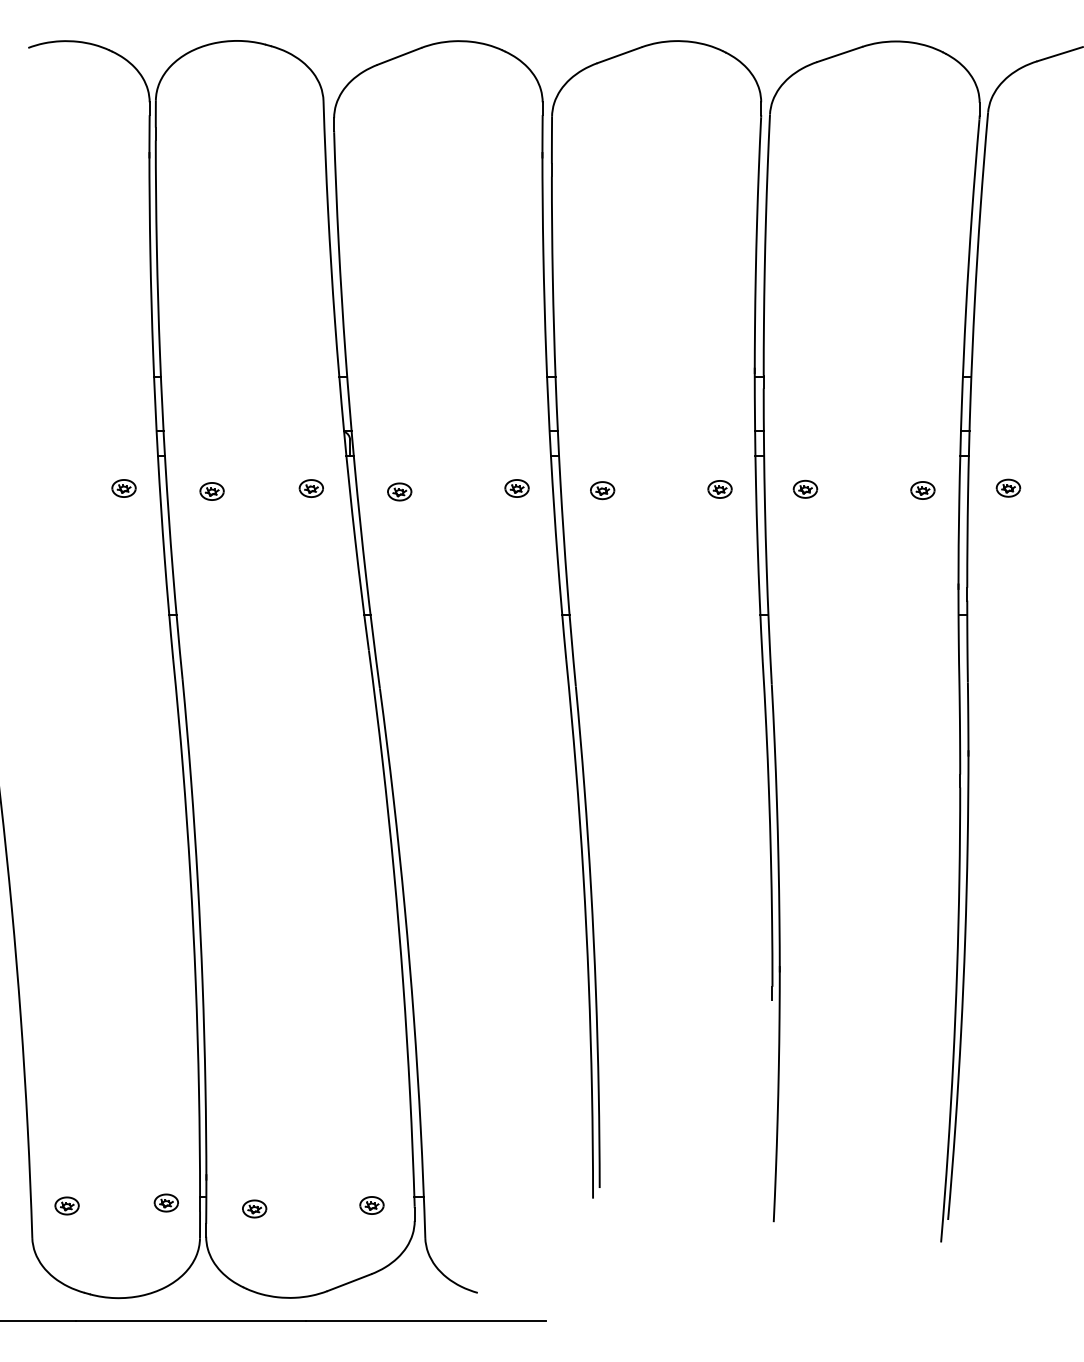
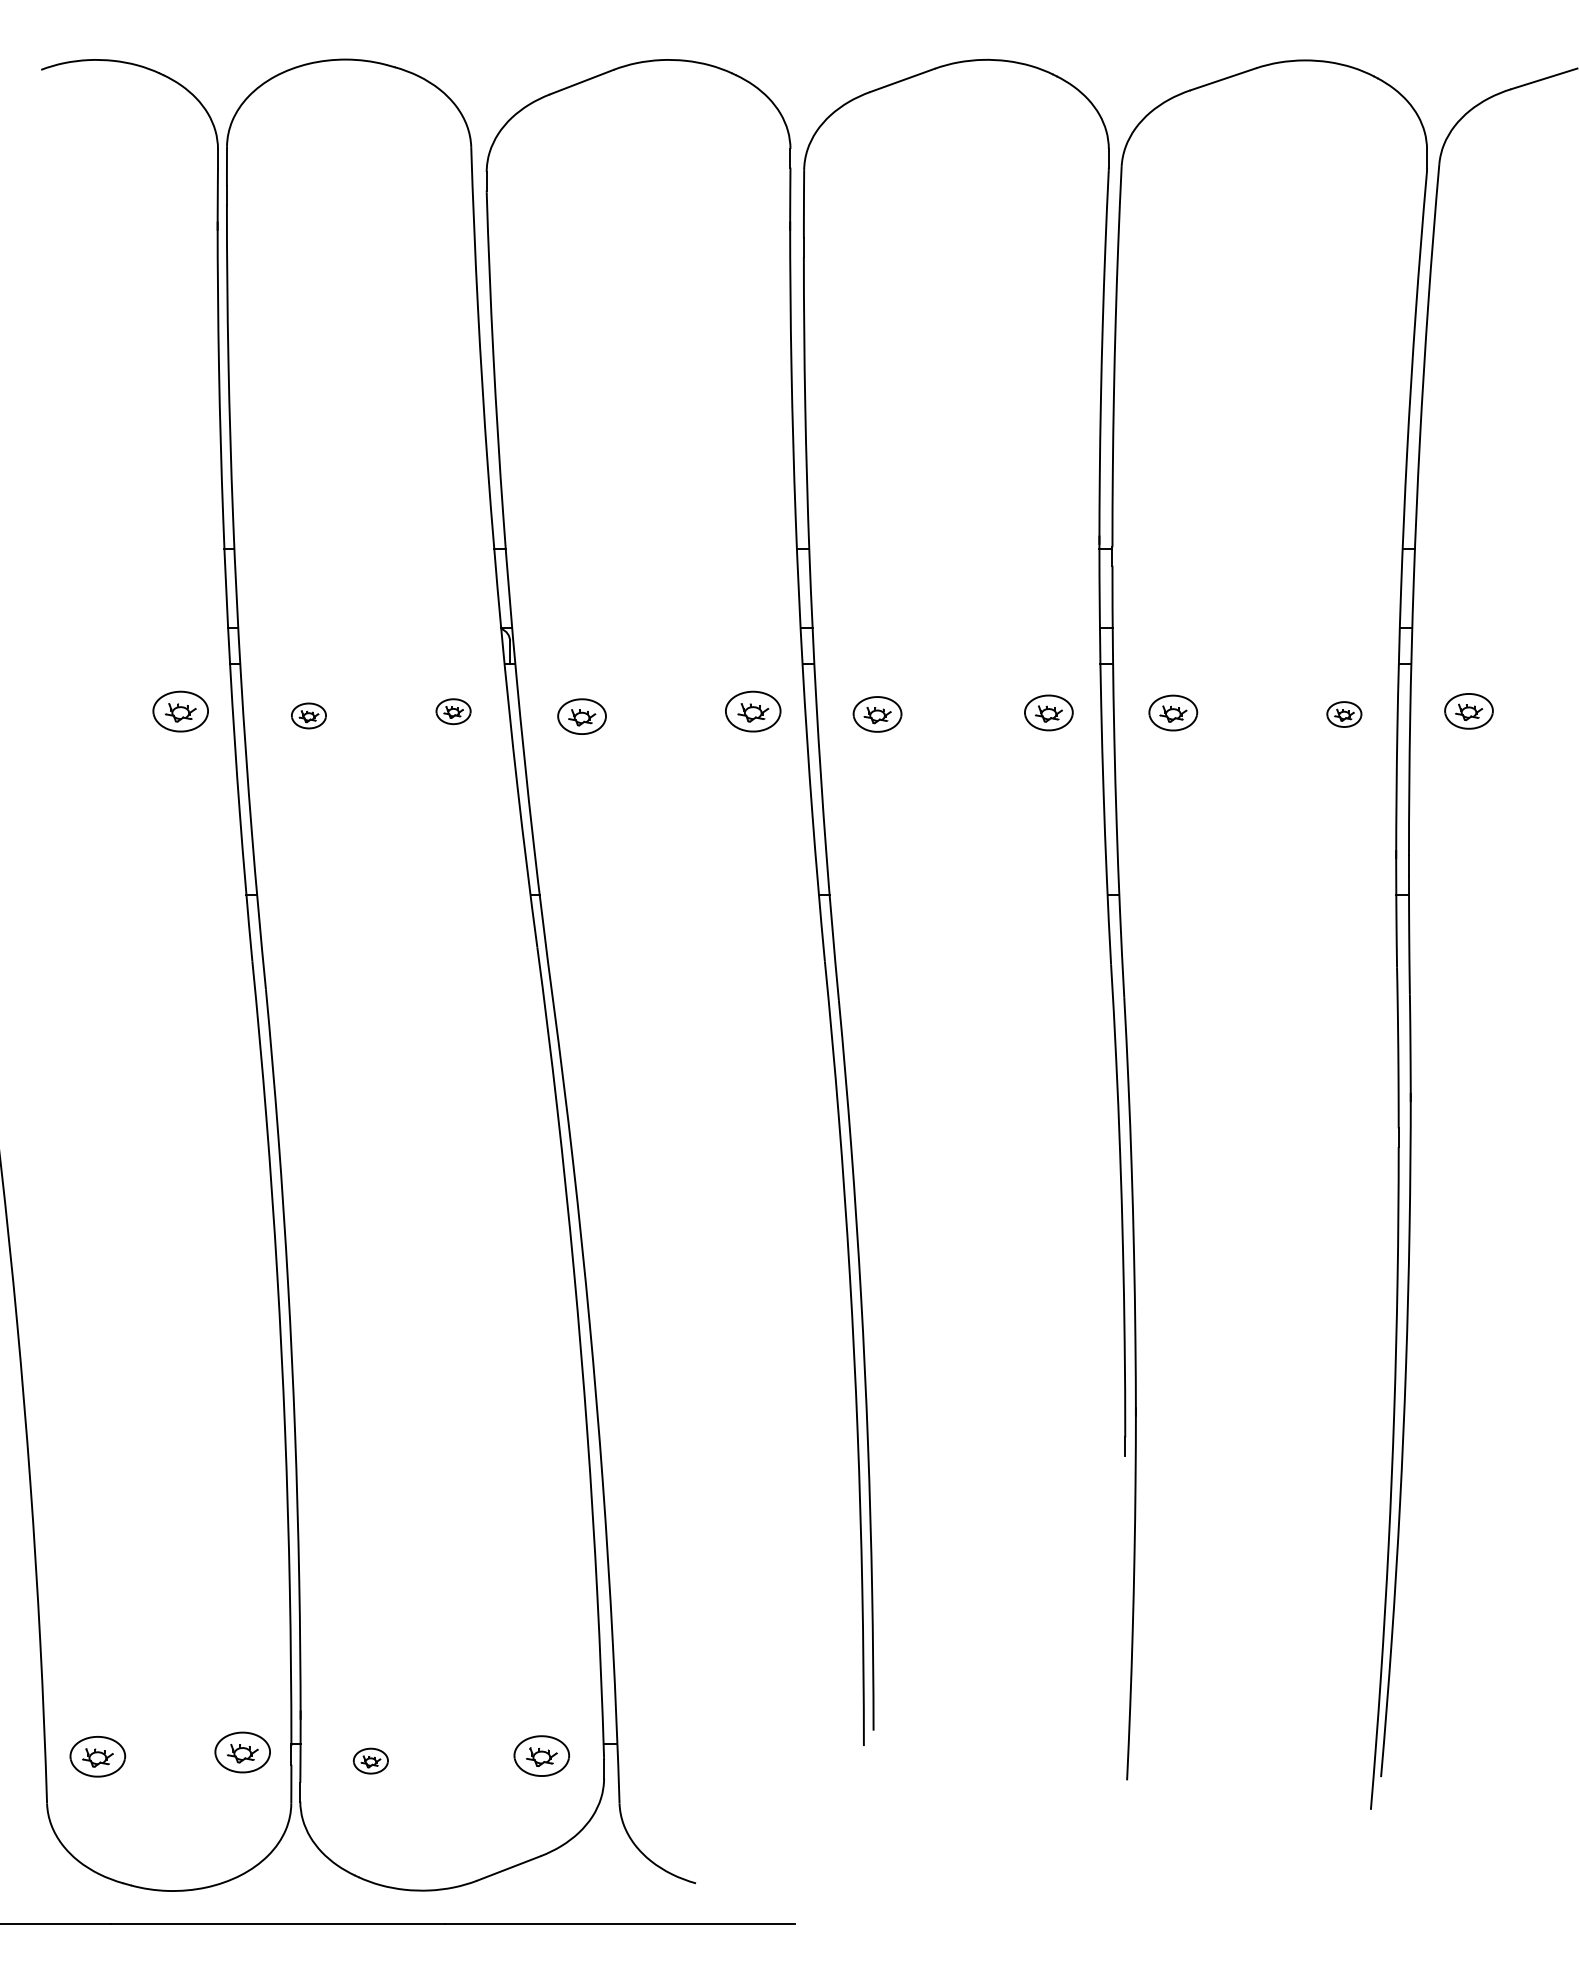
part: (1008, 487) -> (1469, 710), size x1.4
part: (123, 488) -> (179, 711), size x1.6
part: (516, 488) -> (752, 711), size x1.6
part: (805, 488) -> (1173, 711), size x1.4
part: (719, 489) -> (1048, 713), size x1.4
part: (602, 490) -> (877, 714), size x1.4
part: (399, 491) -> (581, 715), size x1.4
part: (165, 1202) -> (241, 1751), size x1.6
part: (66, 1205) -> (96, 1756), size x1.6
part: (371, 1205) -> (541, 1756), size x1.6

